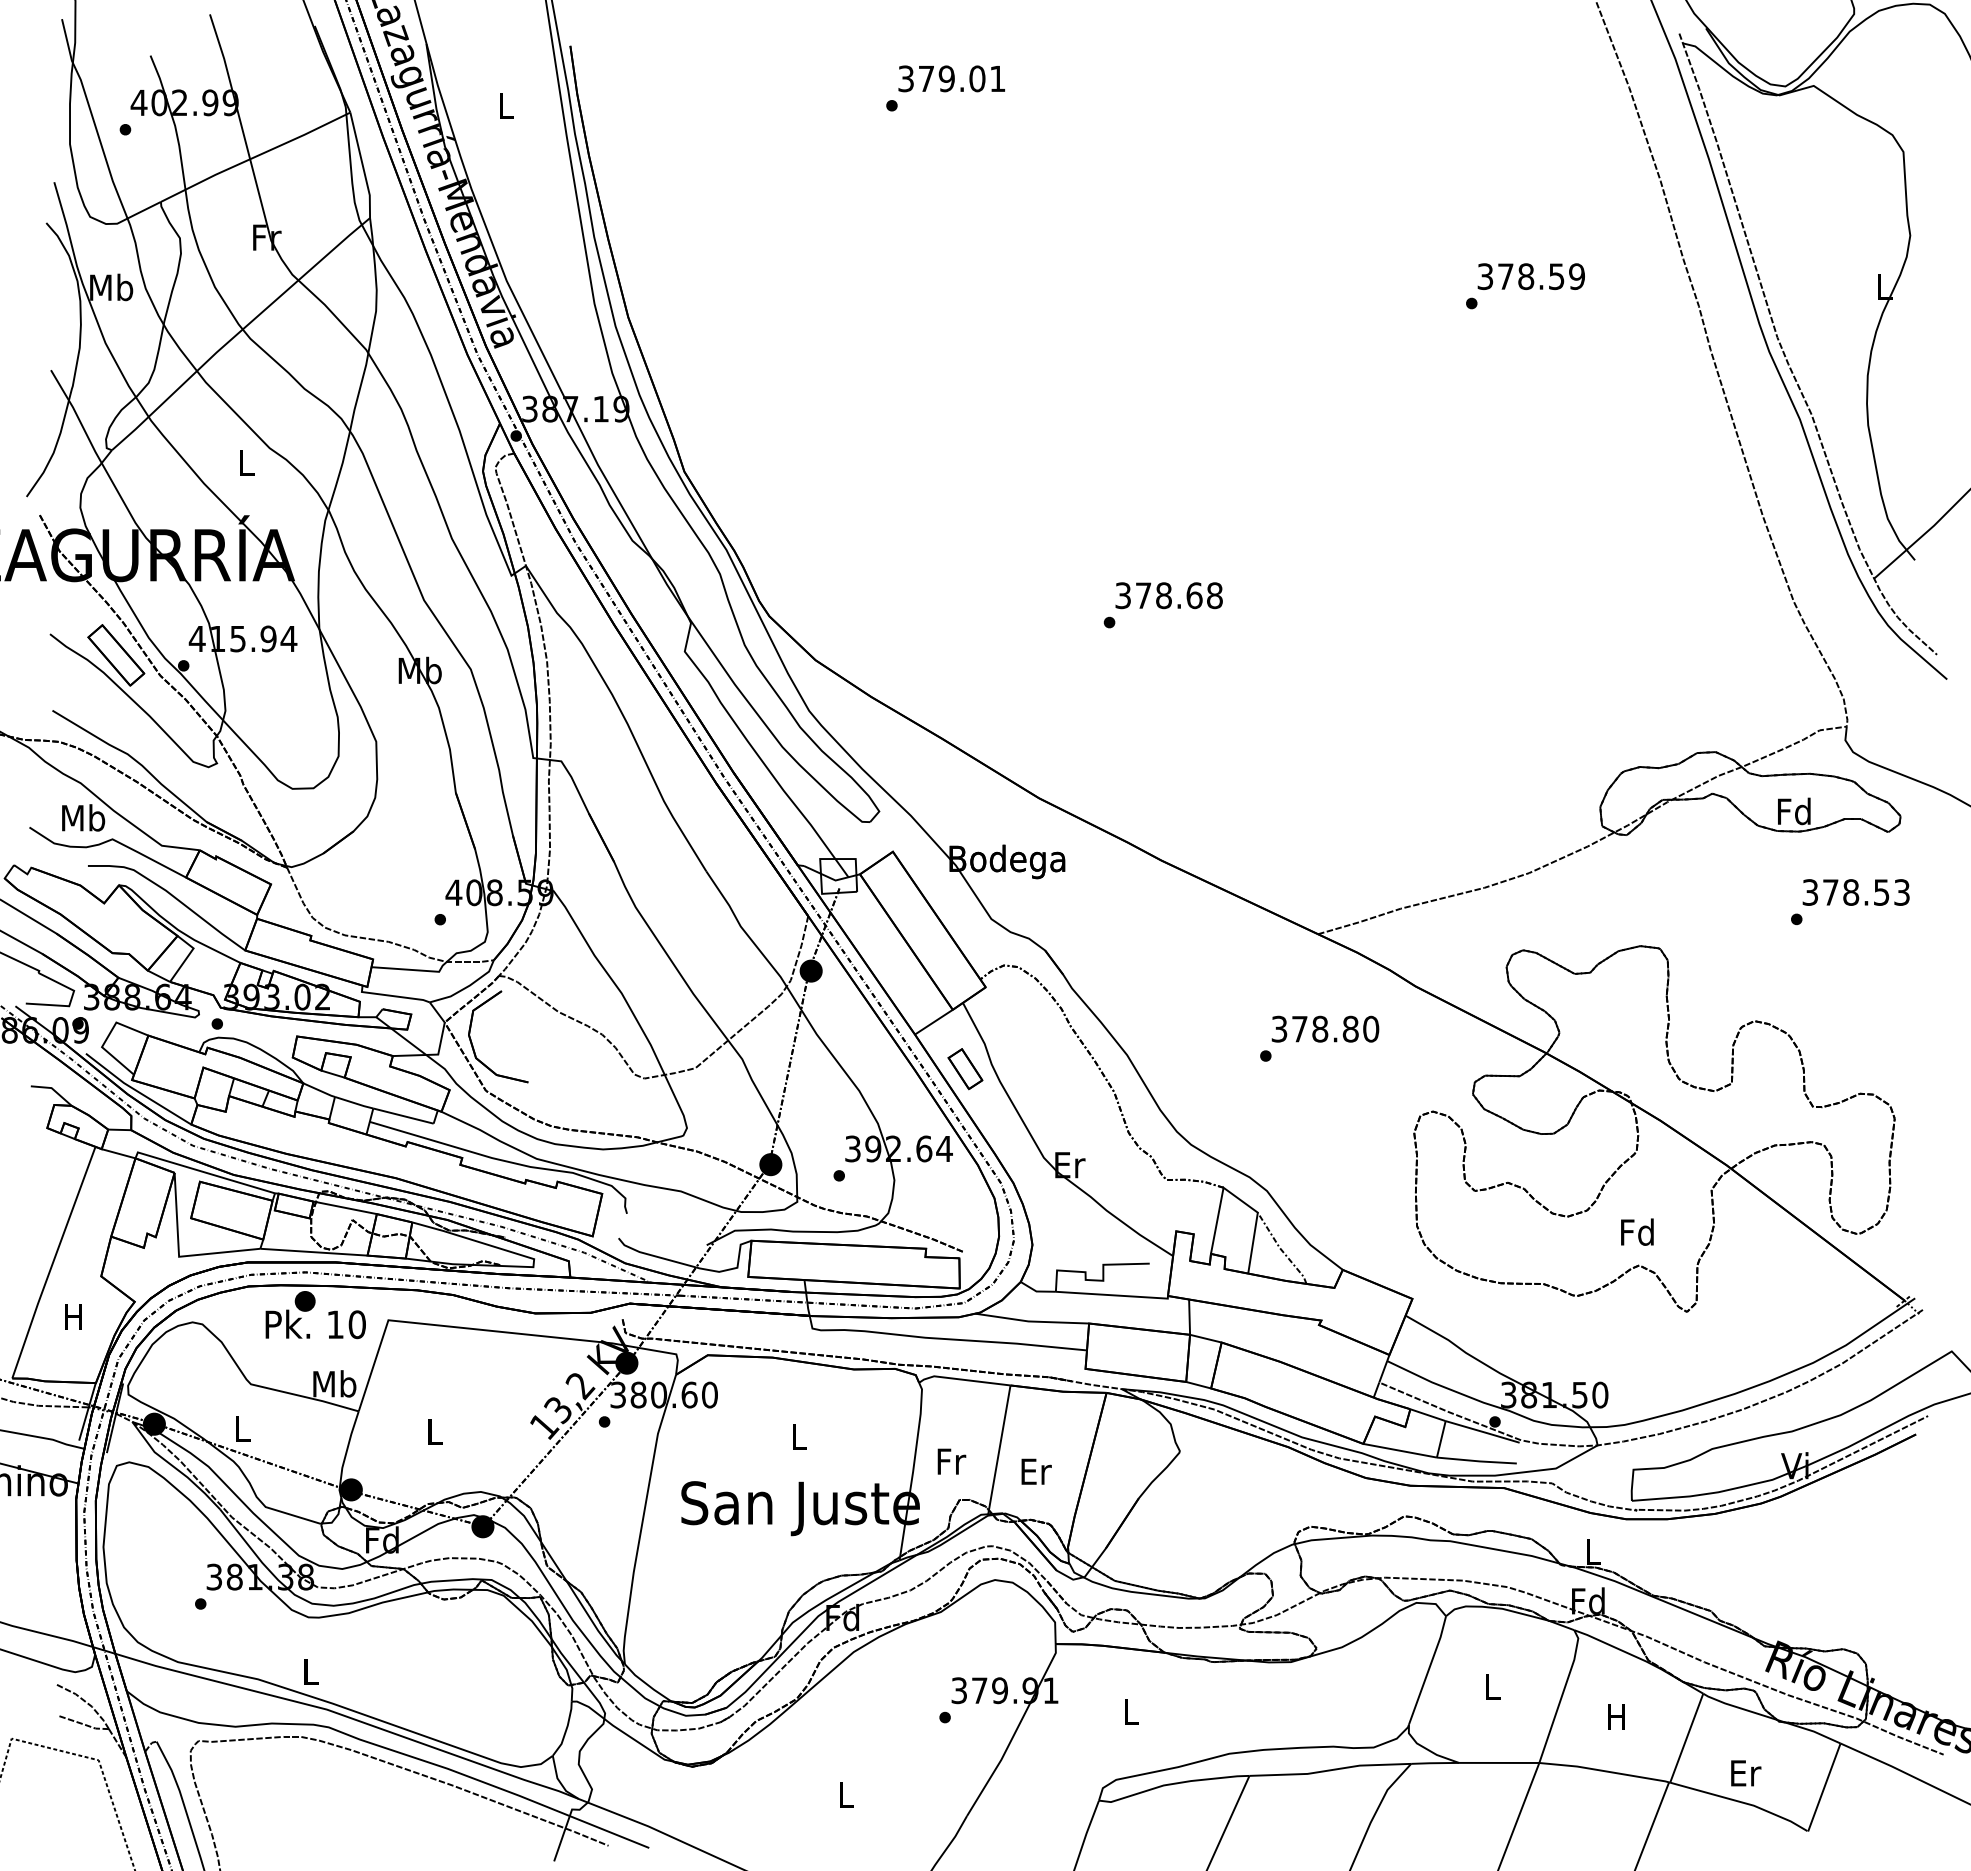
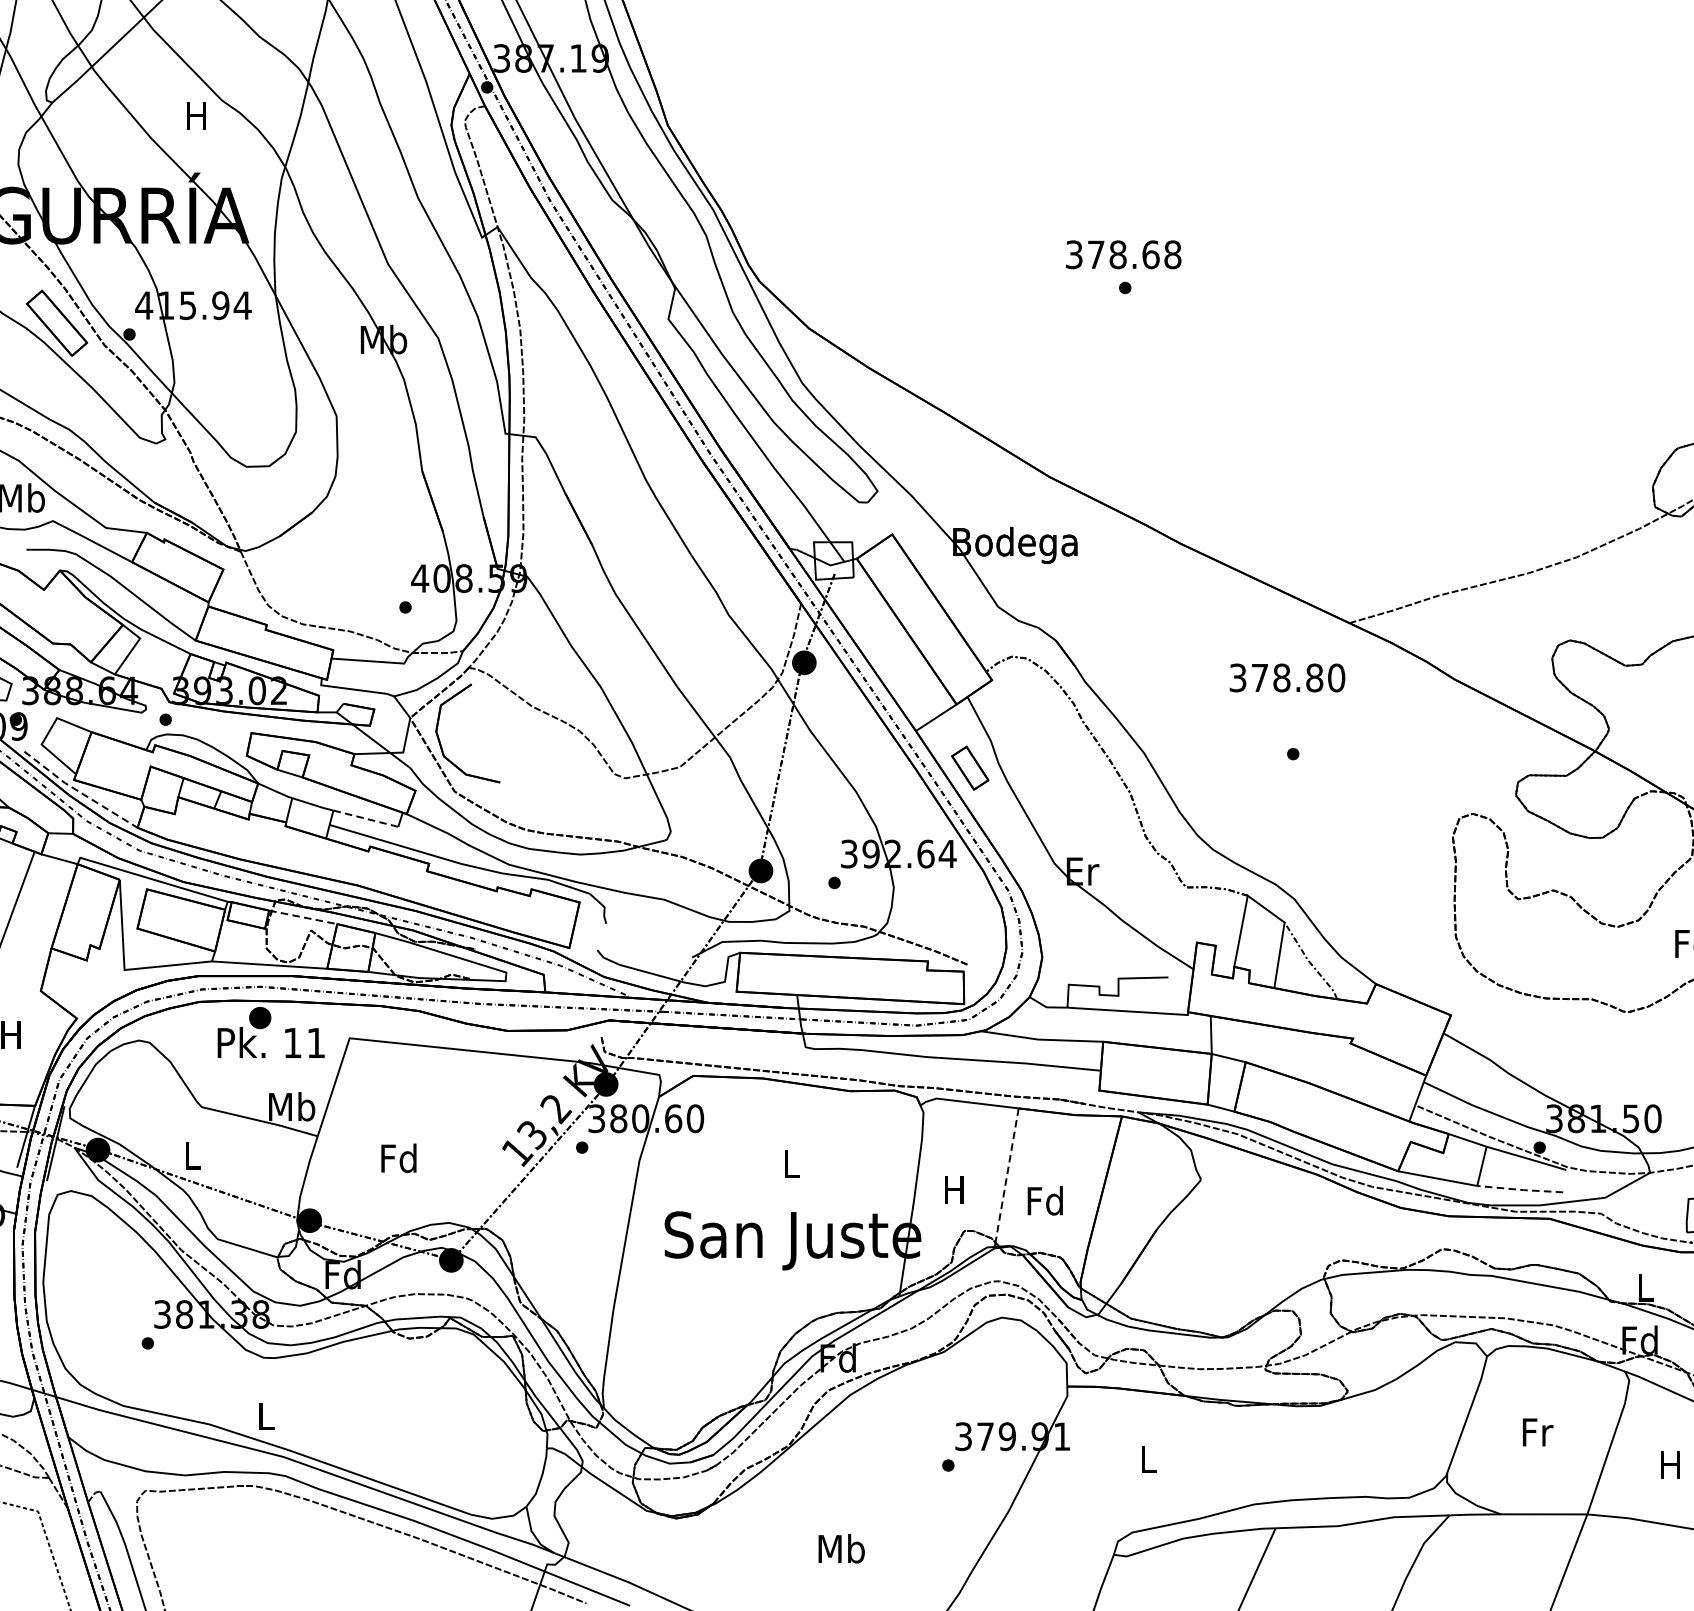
text: (245, 462) -> (195, 115), L -> H
text: (1168, 595) -> (1122, 254), moved
text: (1325, 1028) -> (1287, 677), moved
line: (137, 1091) -> (79, 792), solid -> dashed
line: (403, 1116) -> (365, 819), solid -> dashed
line: (345, 1207) -> (303, 917), solid -> dashed
text: (356, 1324) -> (315, 1042), 10 -> 11
text: (433, 1431) -> (398, 1157), L -> Fd
line: (999, 1448) -> (1006, 1176), solid -> dashed
text: (951, 1461) -> (955, 1190), Fr -> H
line: (1476, 1461) -> (1519, 1190), solid -> dashed
text: (1035, 1471) -> (1045, 1200), Er -> Fd
text: (1493, 1686) -> (1538, 1432), L -> Fr
text: (845, 1794) -> (841, 1548), L -> Mb

